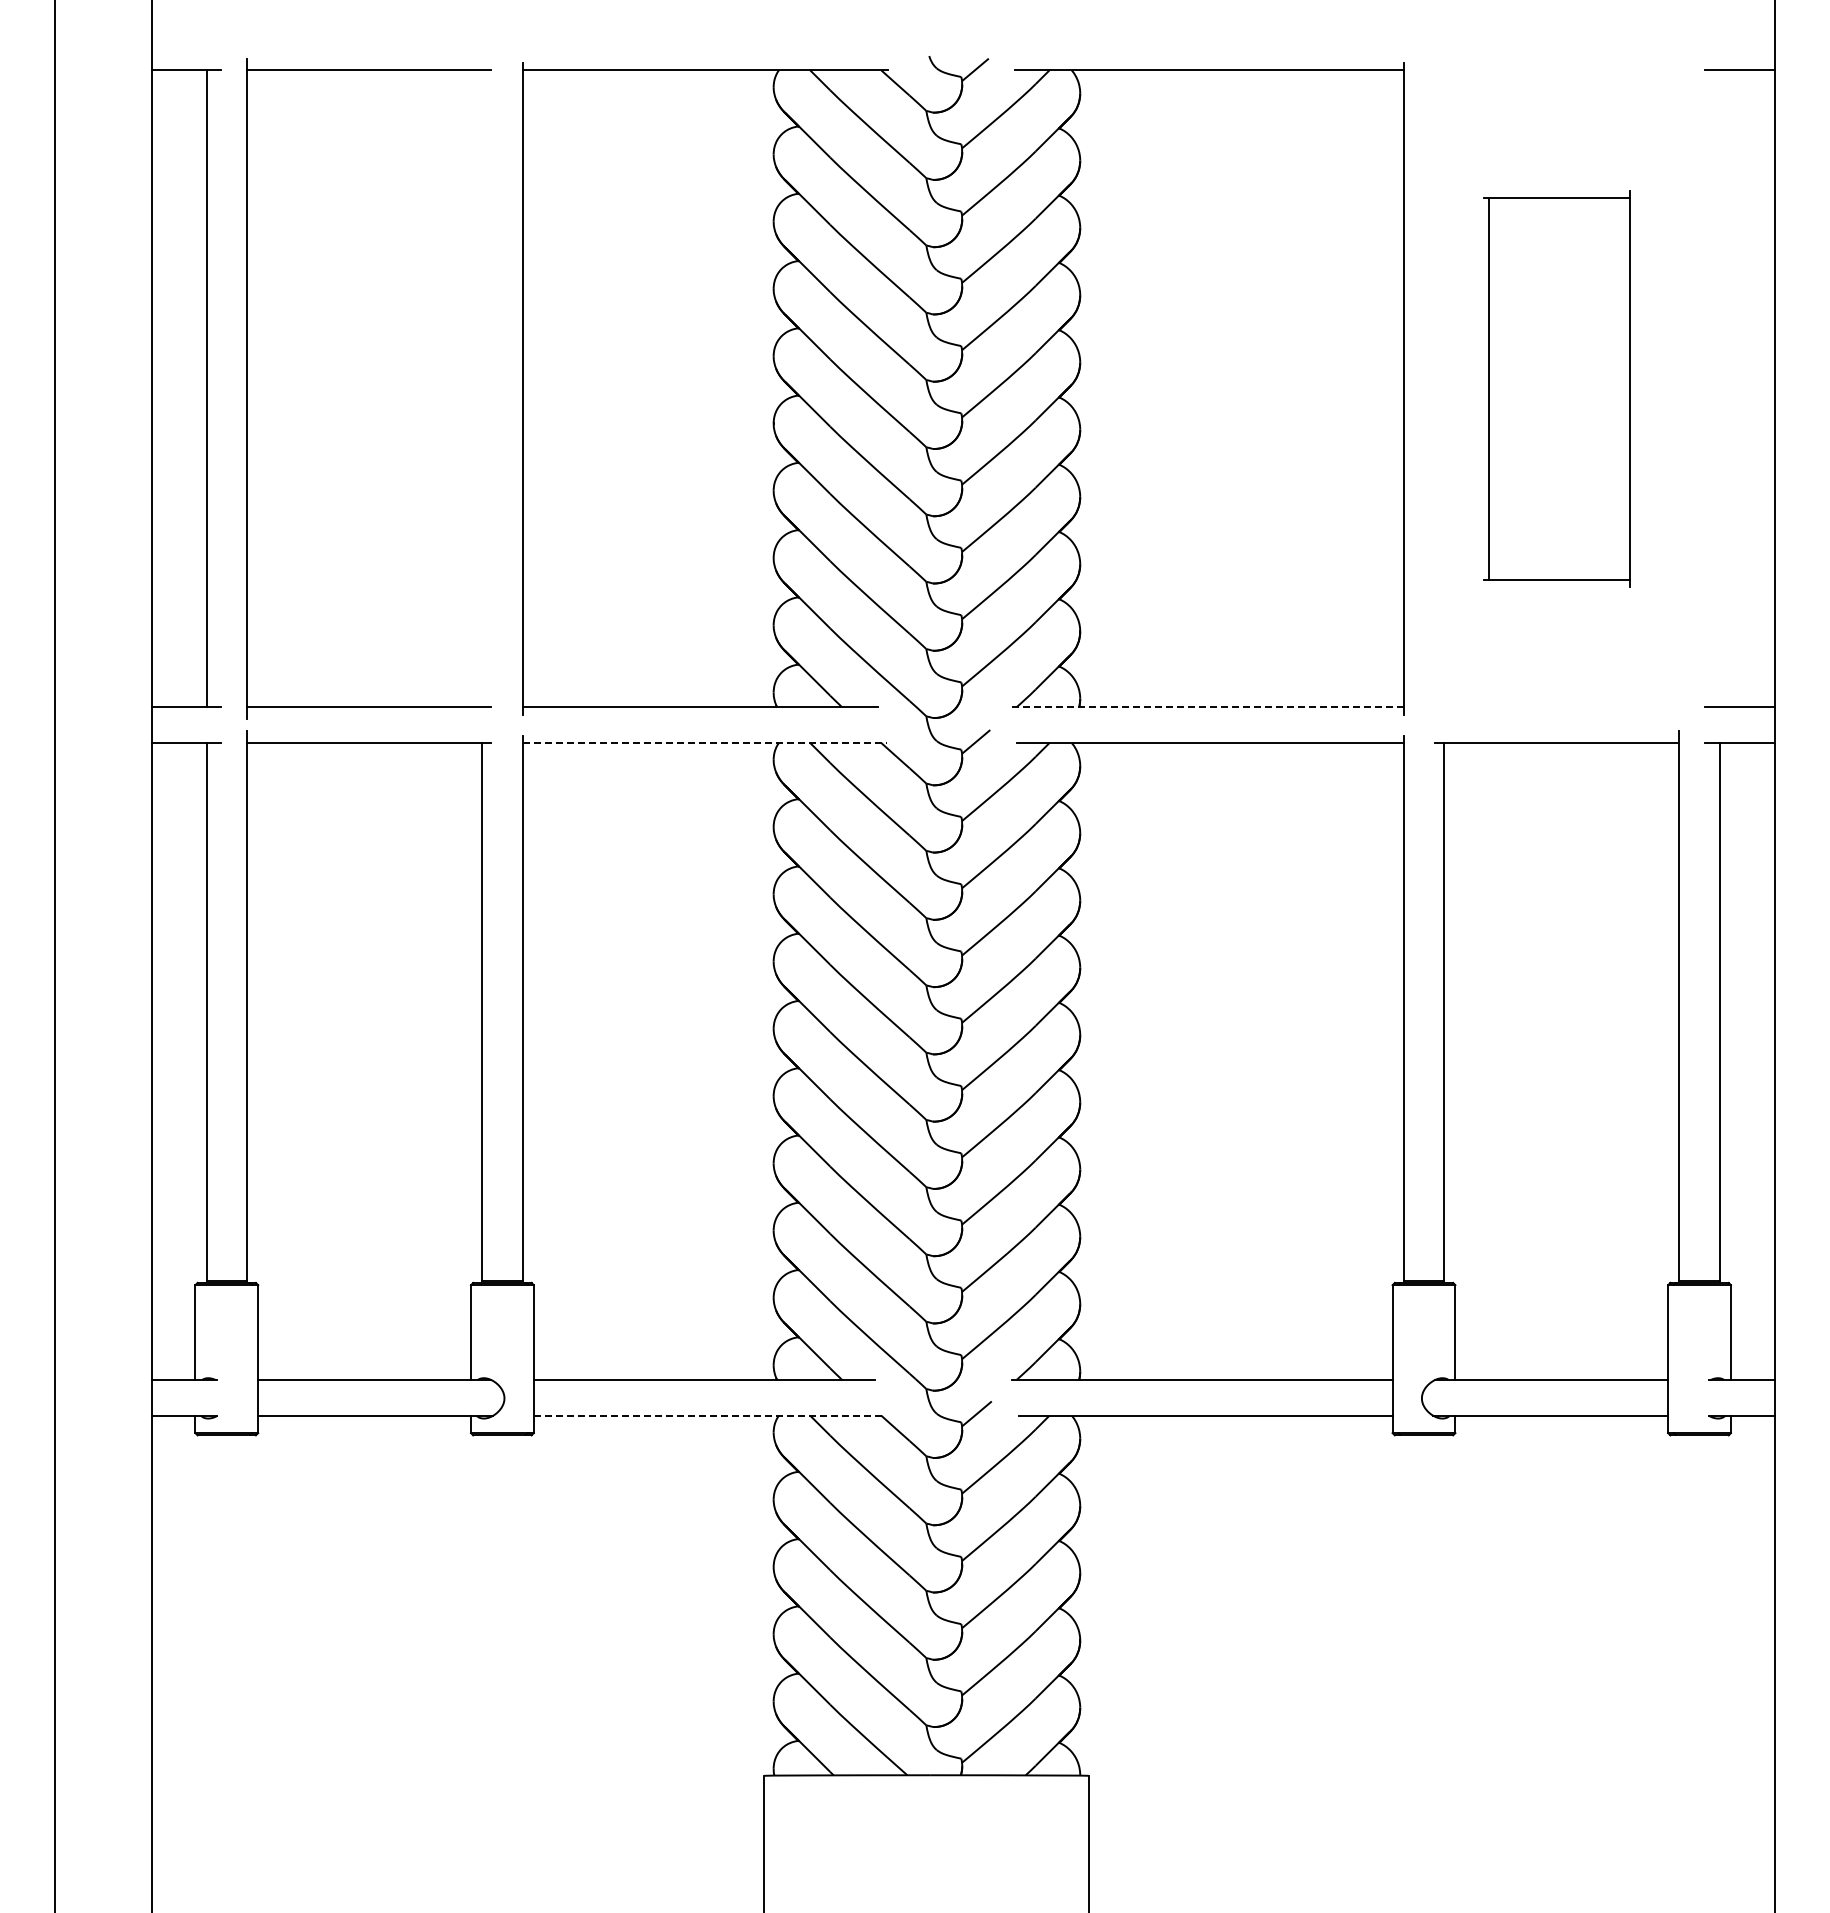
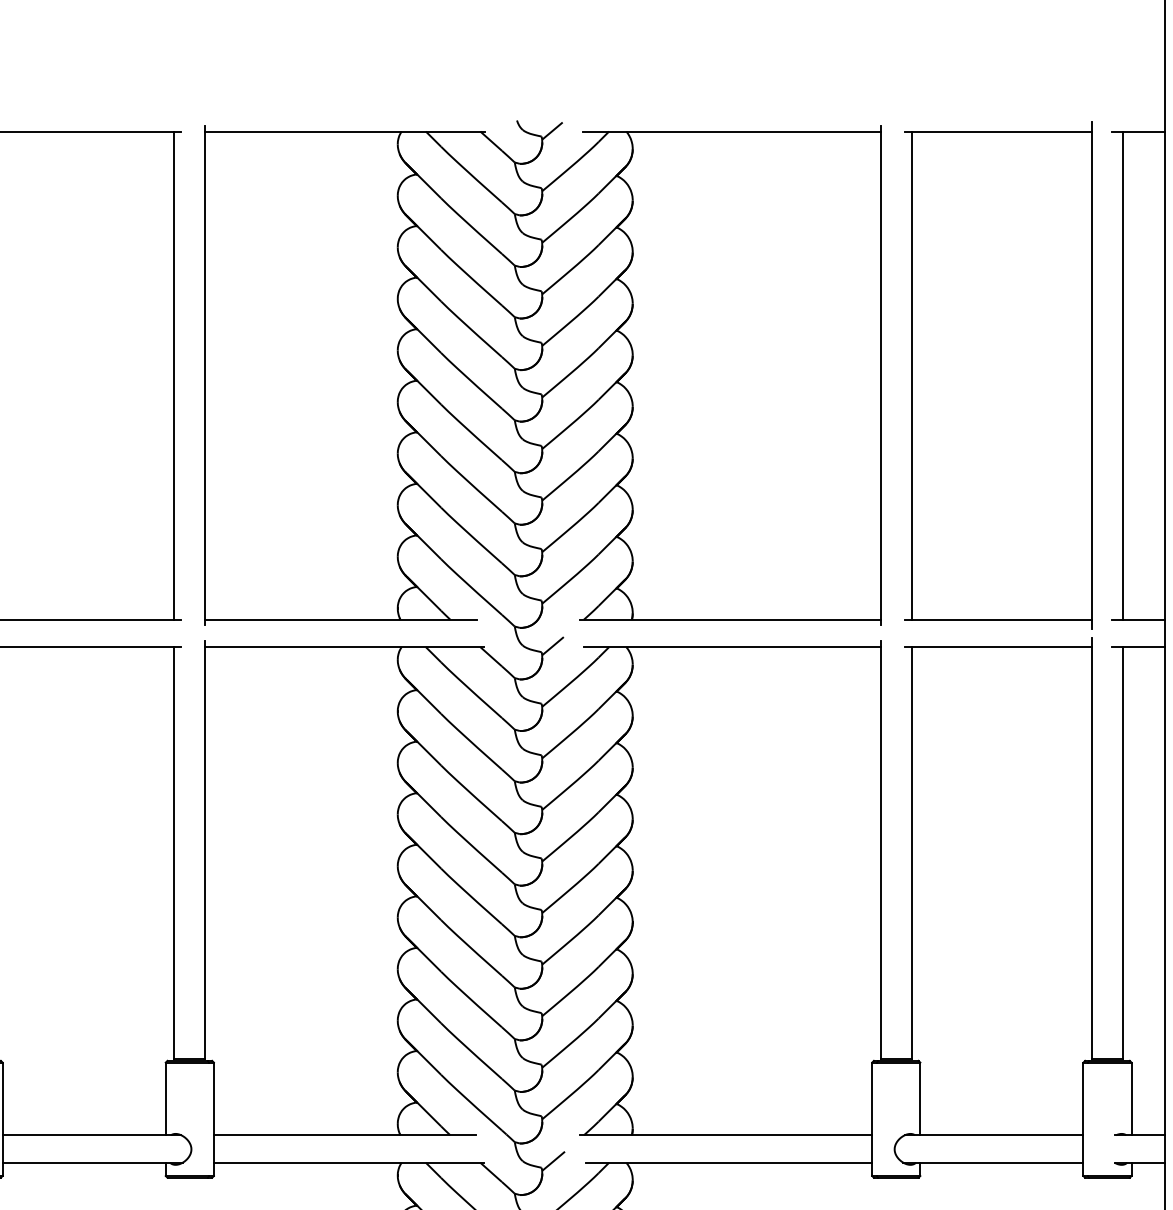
line: (482, 388) -> (174, 375), added
part: (1556, 388) -> (997, 375), size x1.67
line: (1719, 388) -> (1122, 375), added
line: (1206, 707) -> (729, 619), dashed -> solid
line: (705, 743) -> (345, 647), dashed -> solid
line: (709, 1415) -> (348, 1162), dashed -> solid

